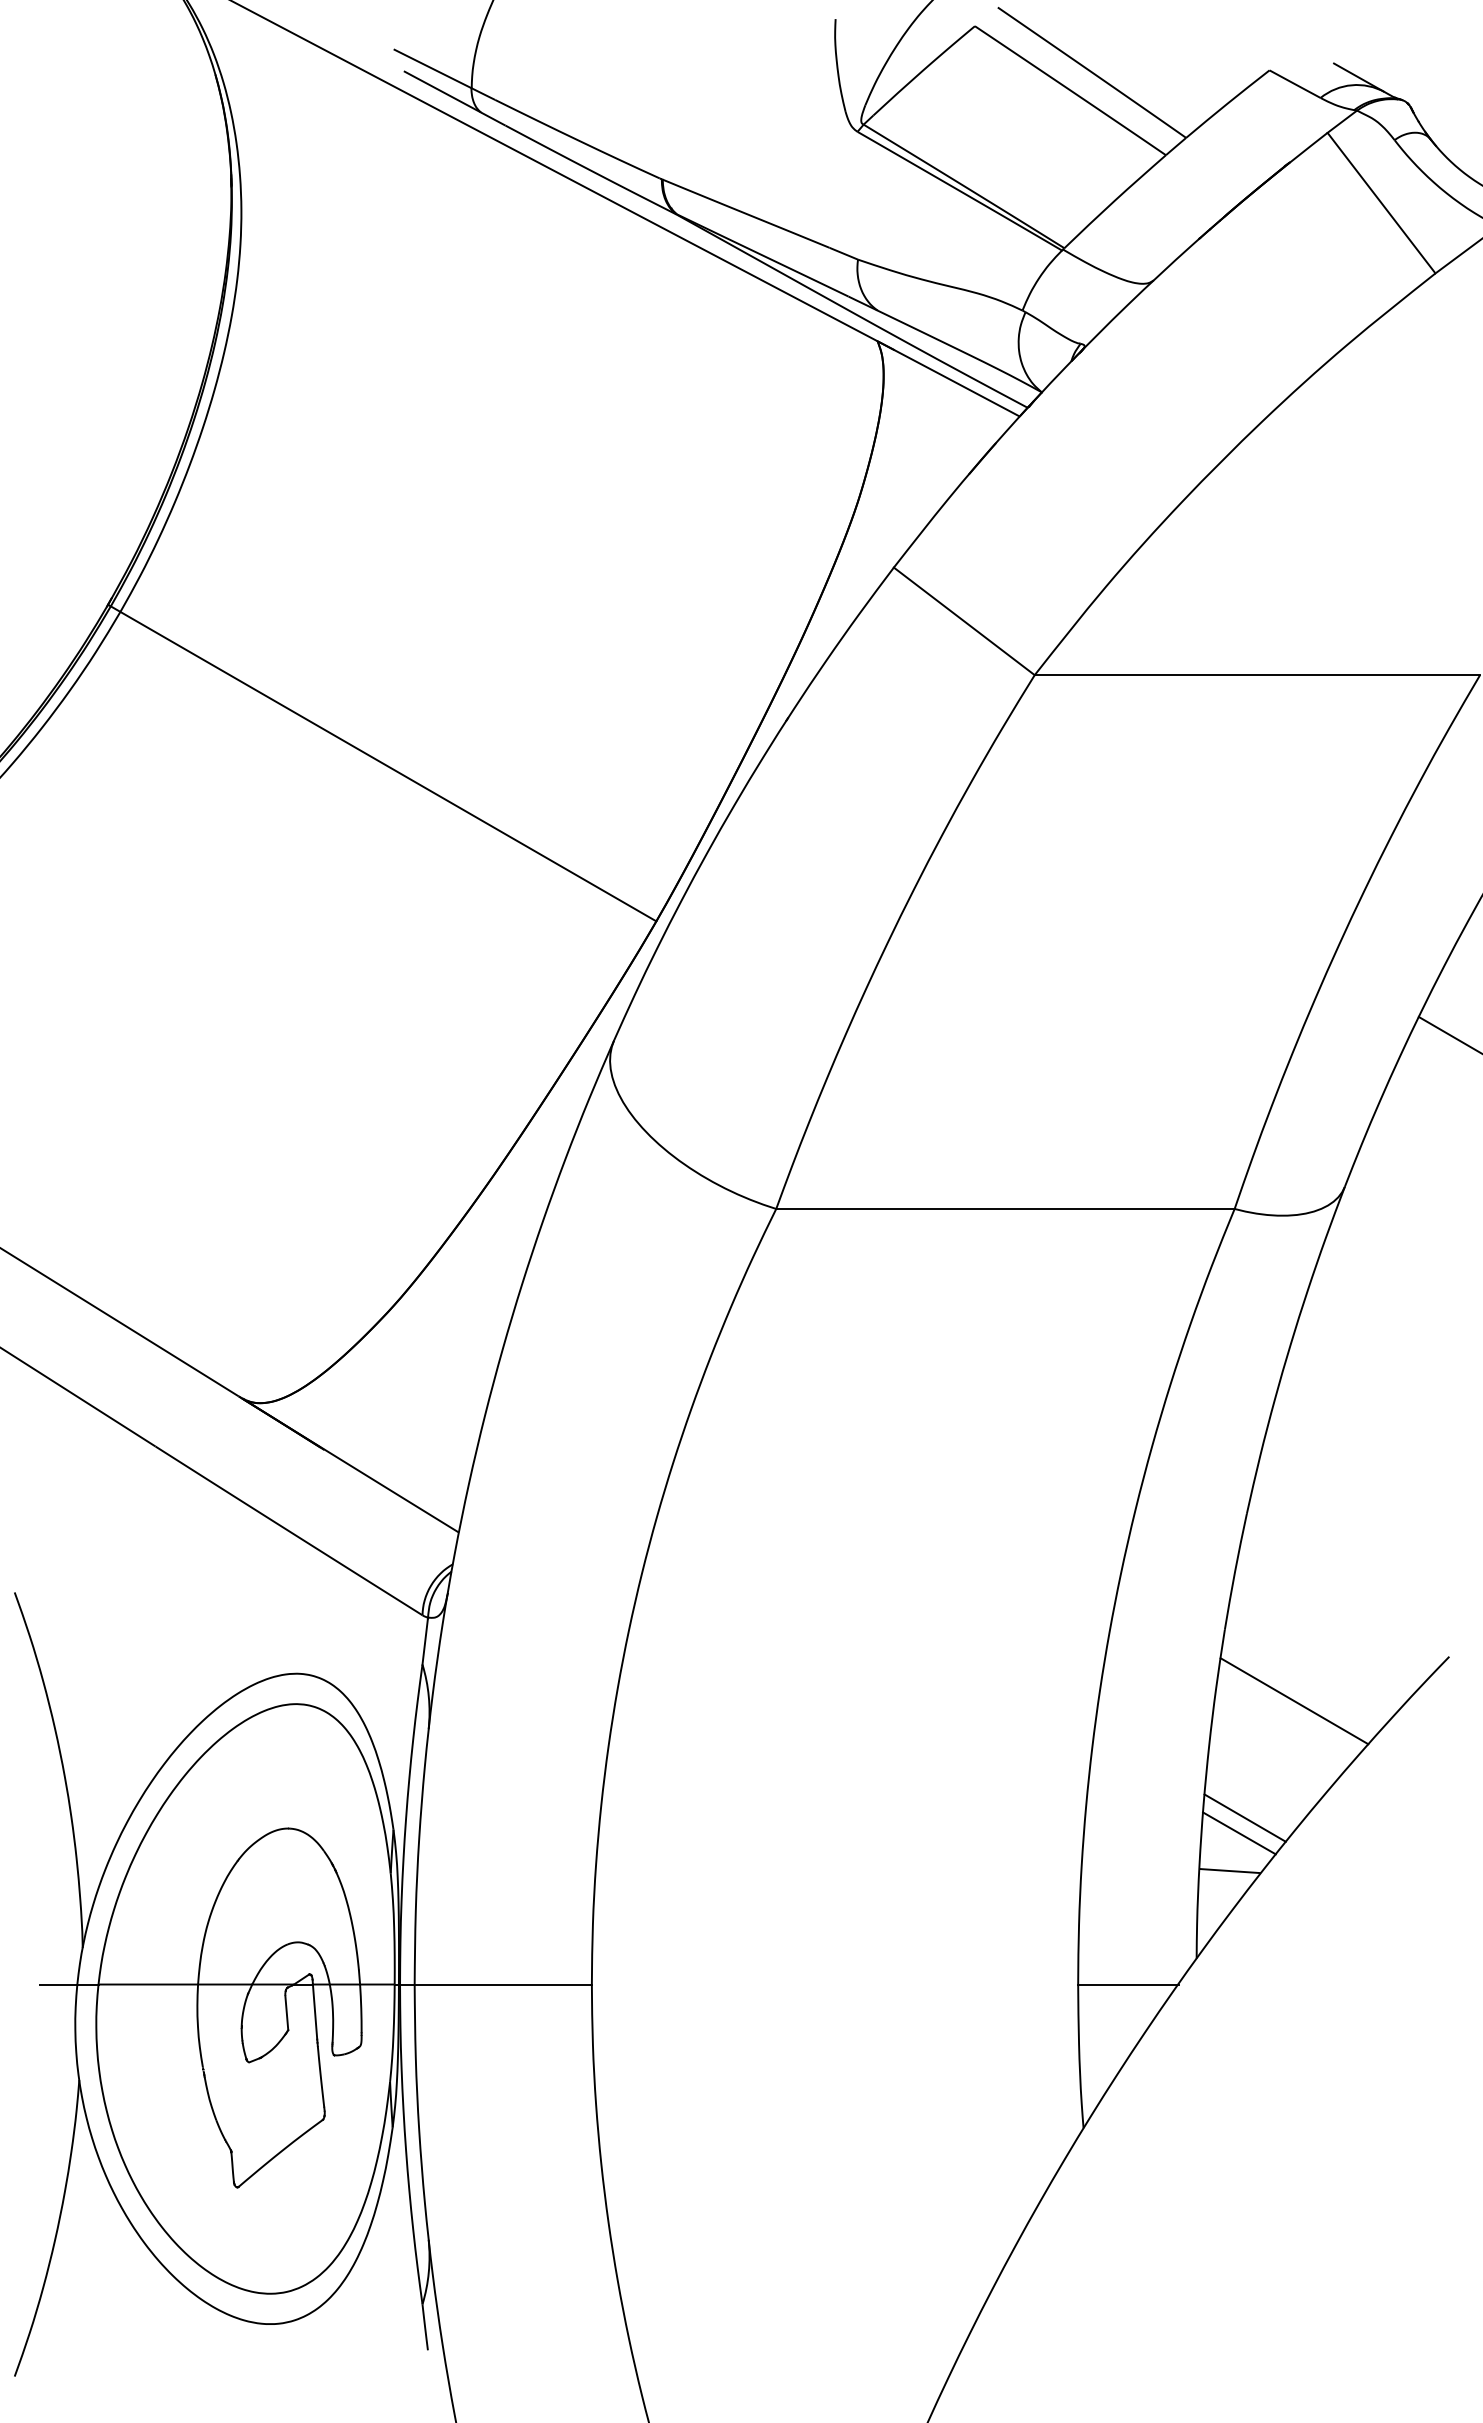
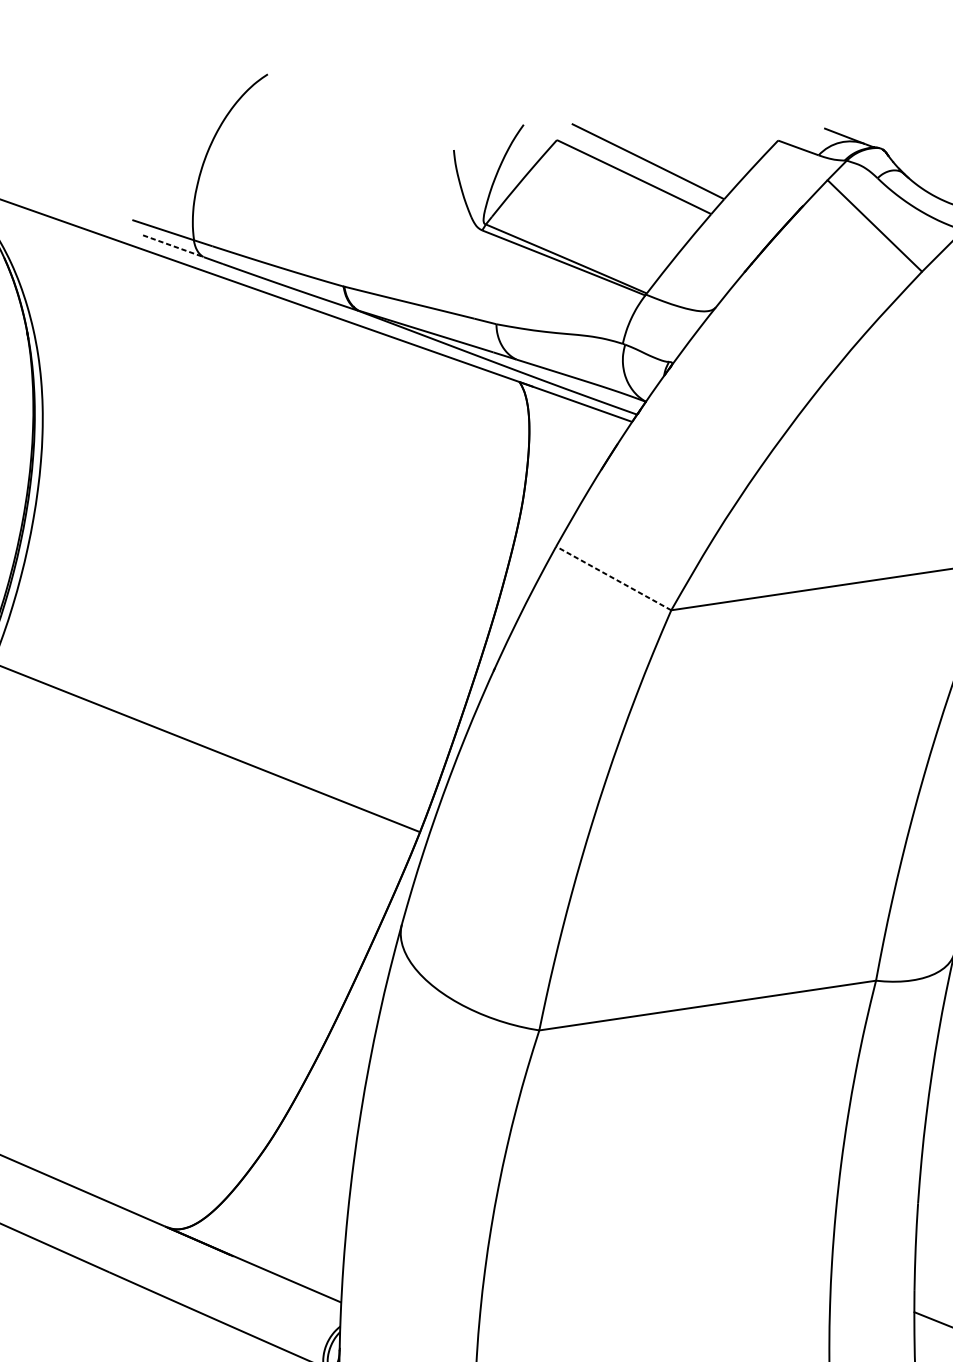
line: (443, 92) -> (173, 246), solid -> dashed
line: (964, 621) -> (613, 578), solid -> dashed

